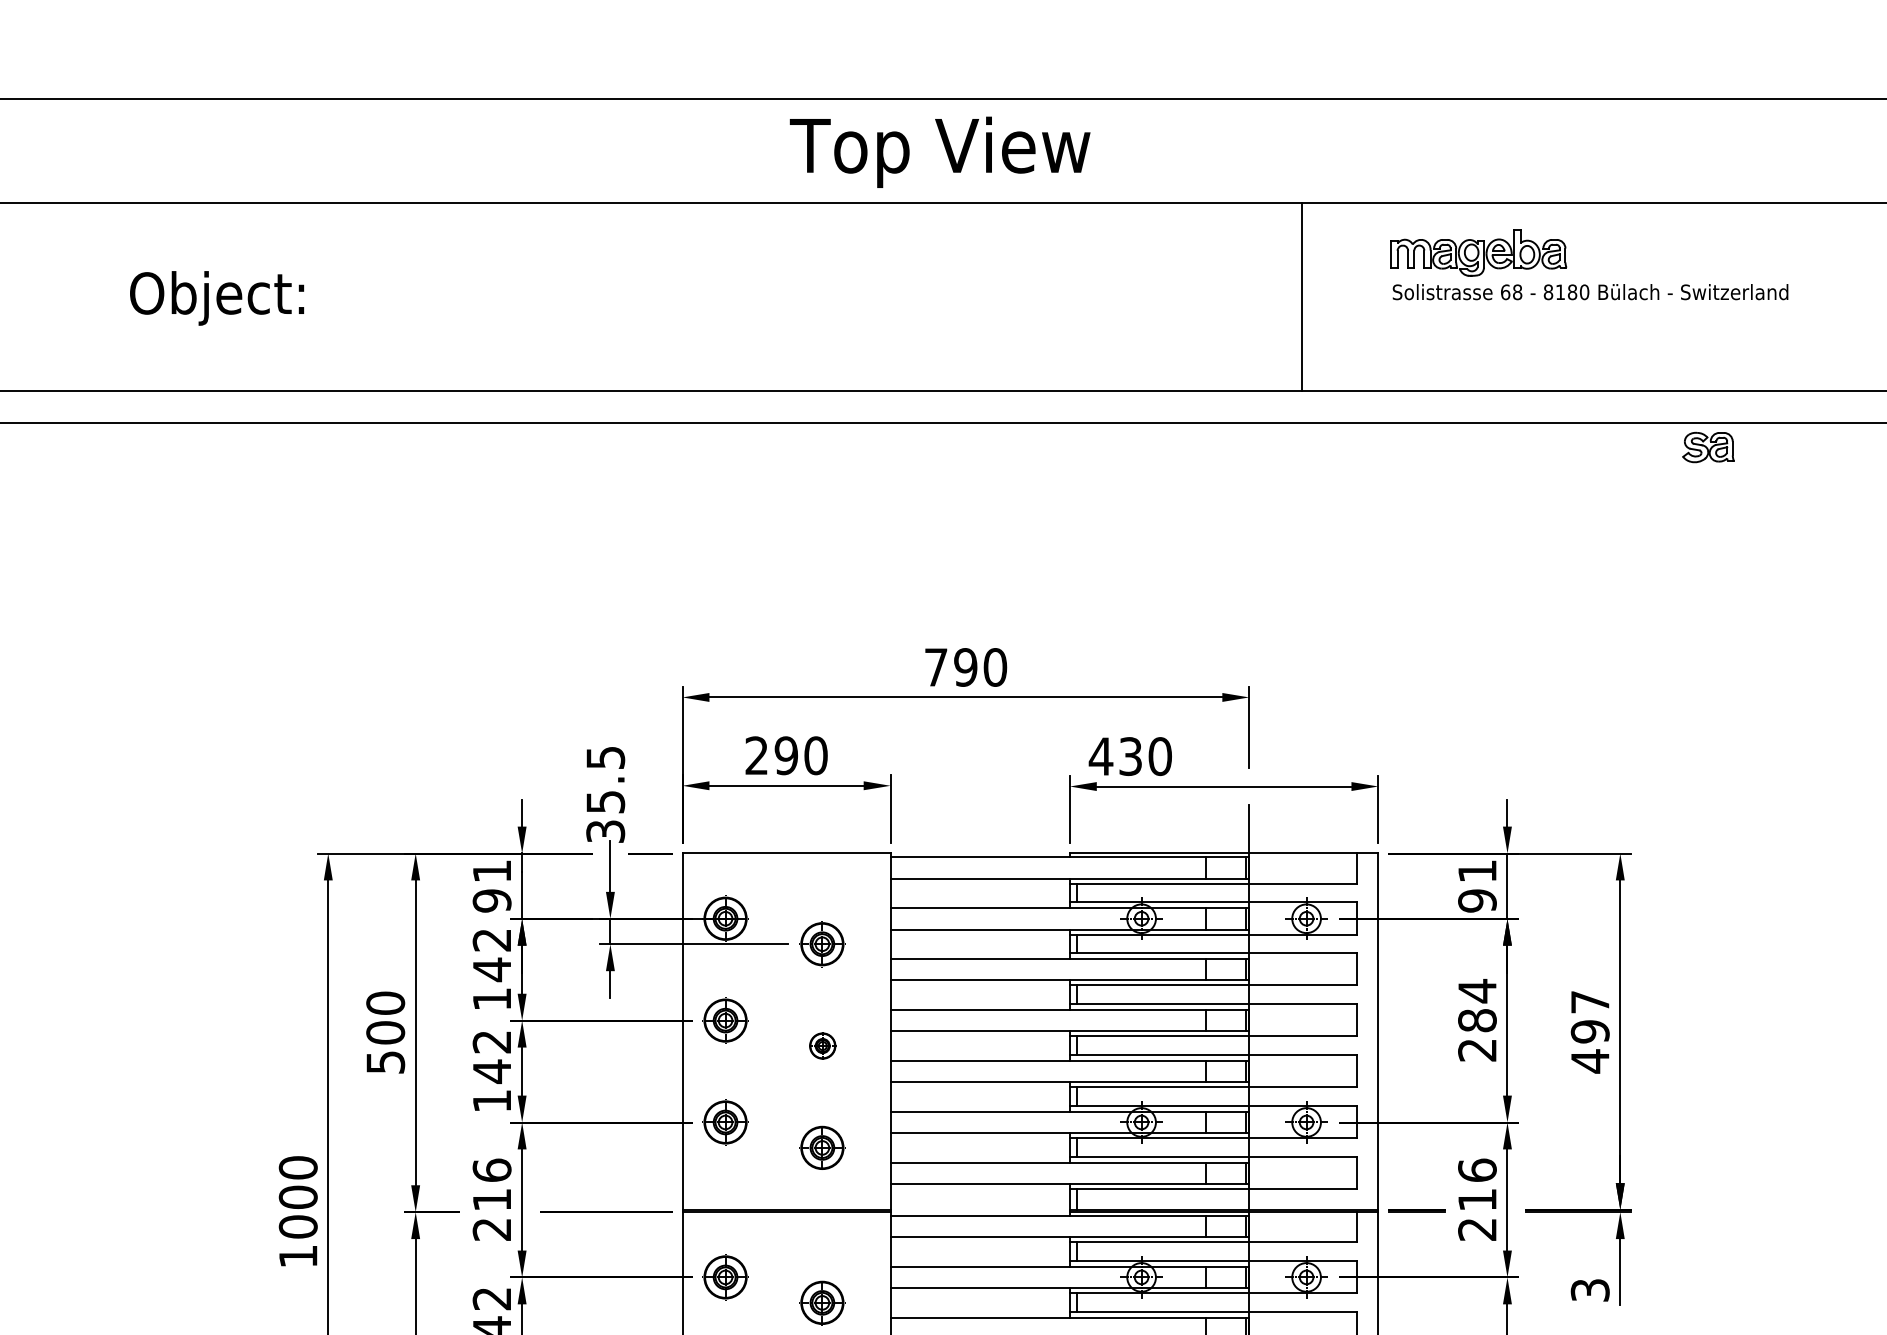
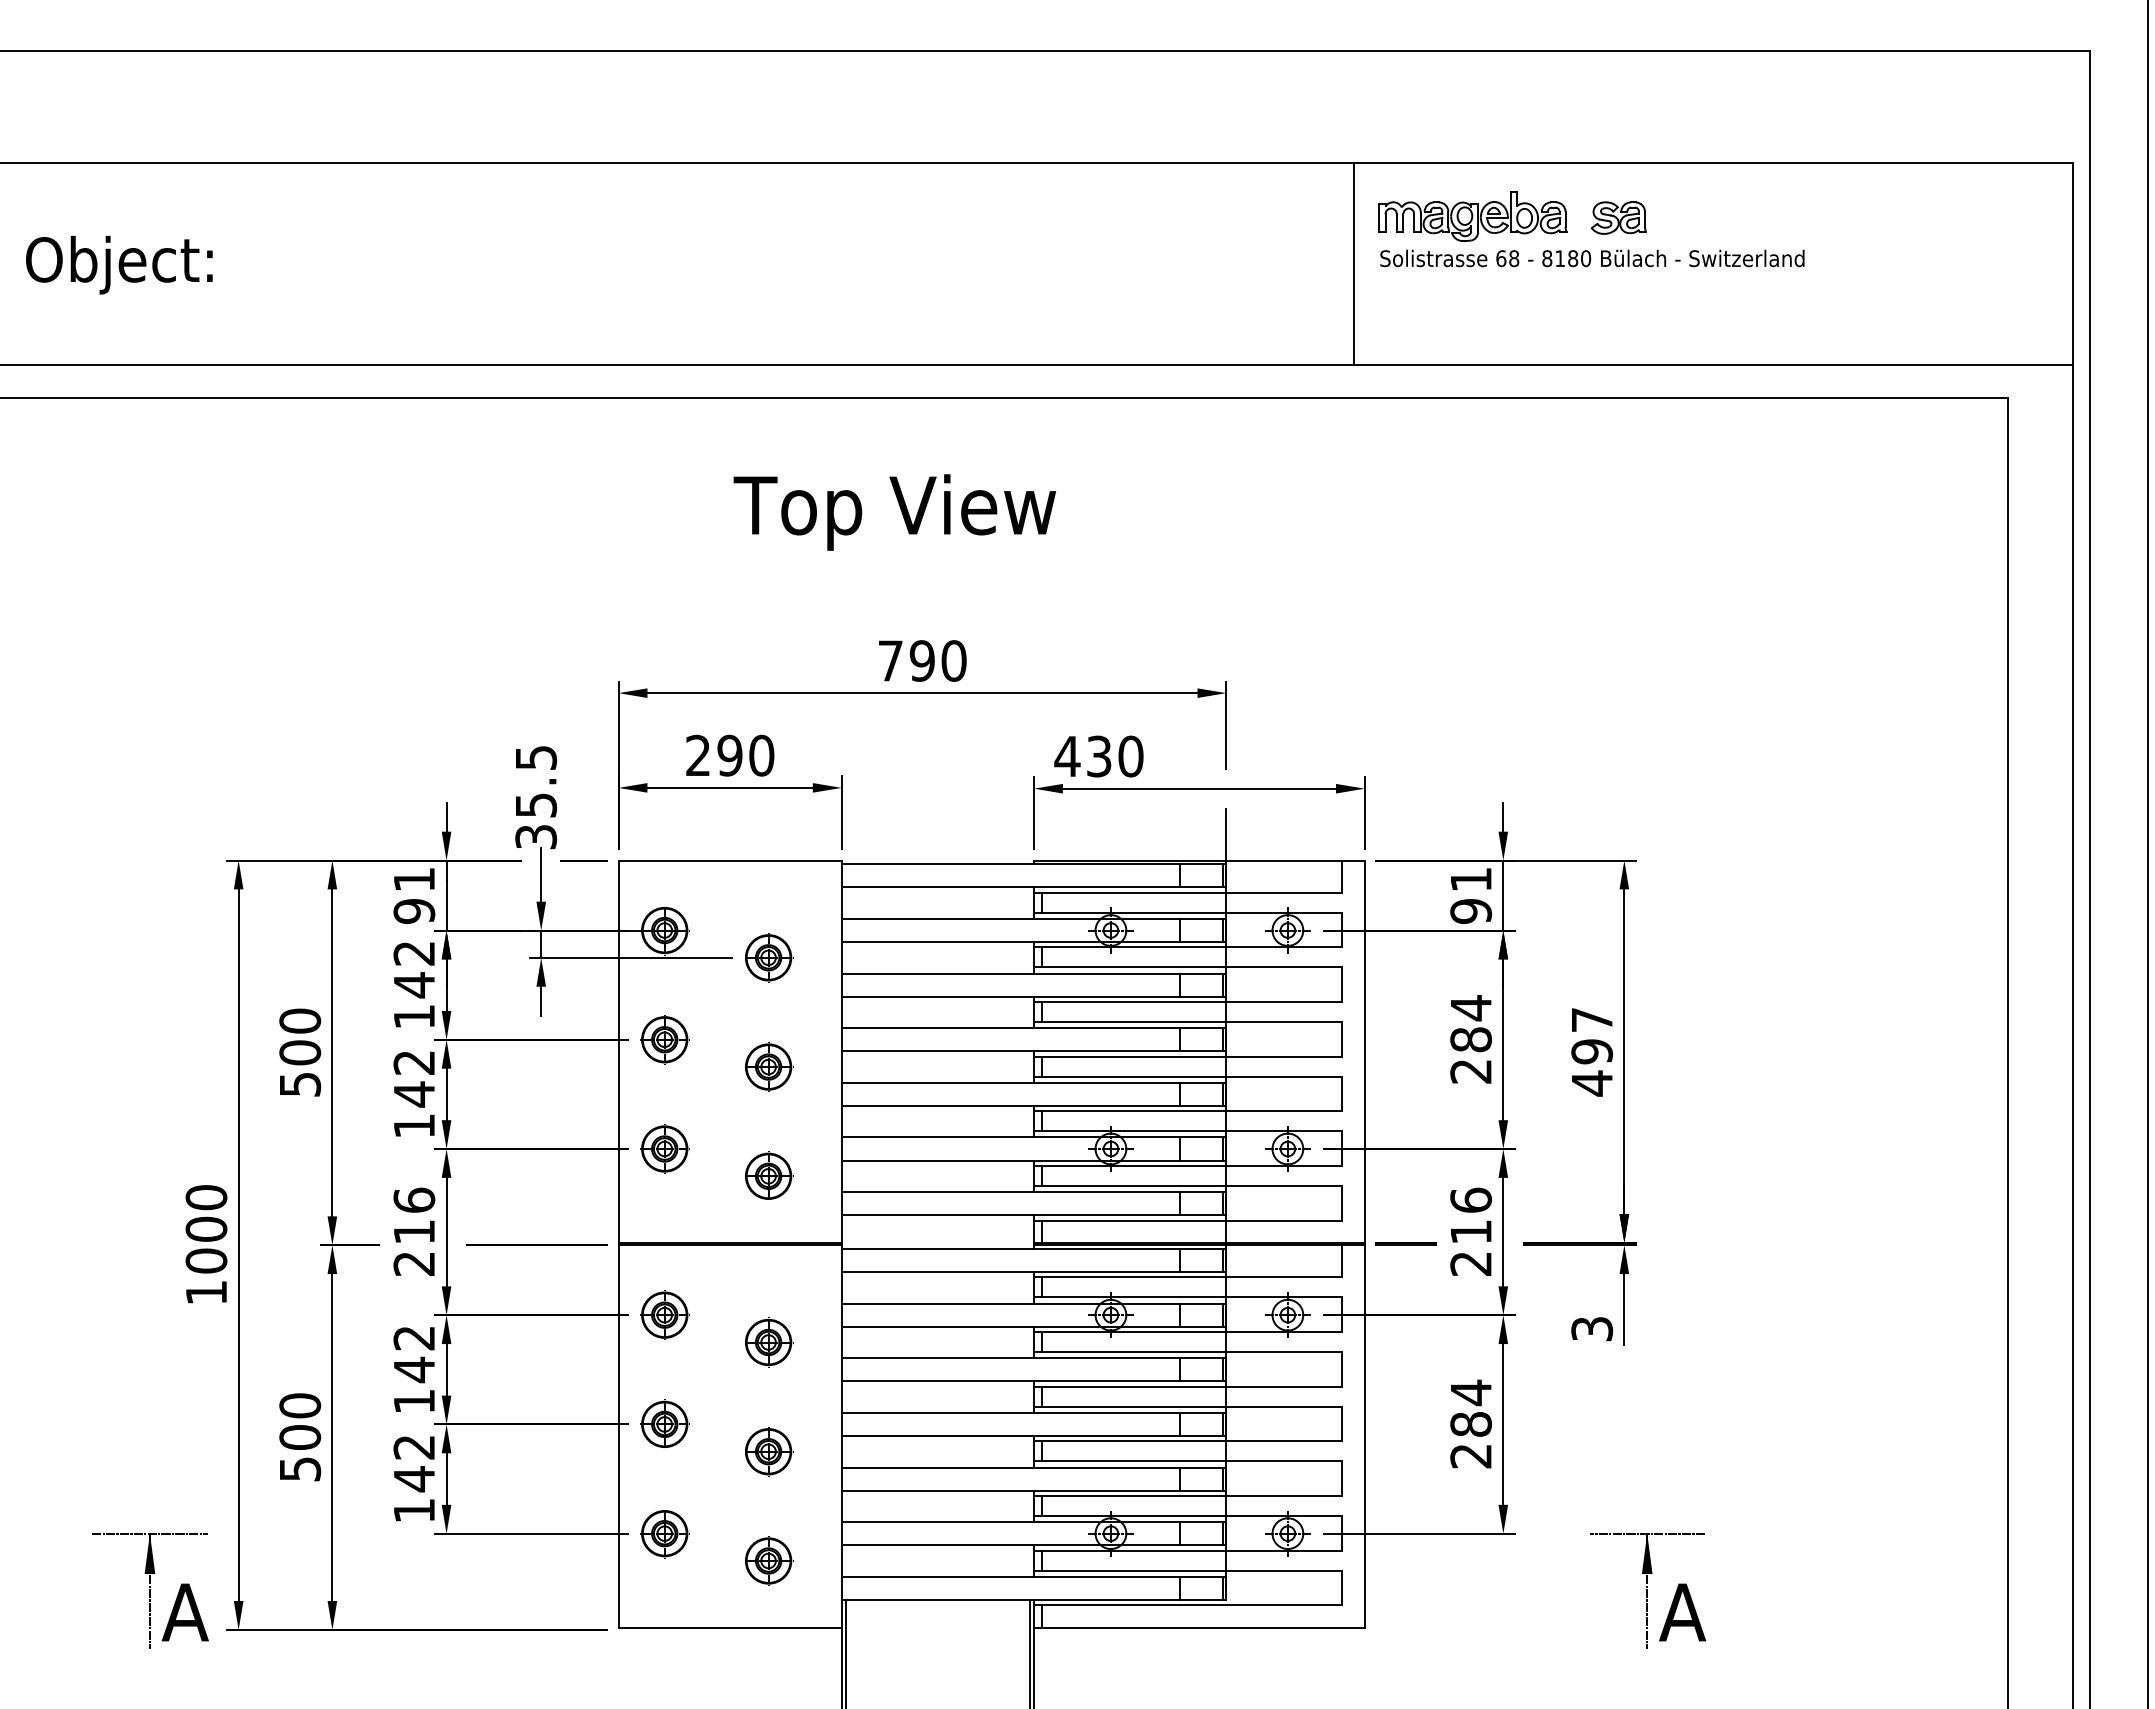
text: (939, 152) -> (894, 512), moved
line: (1301, 296) -> (1353, 263), moved
part: (1708, 446) -> (1618, 217), moved
part: (823, 1045) -> (769, 1066), size x1.67

